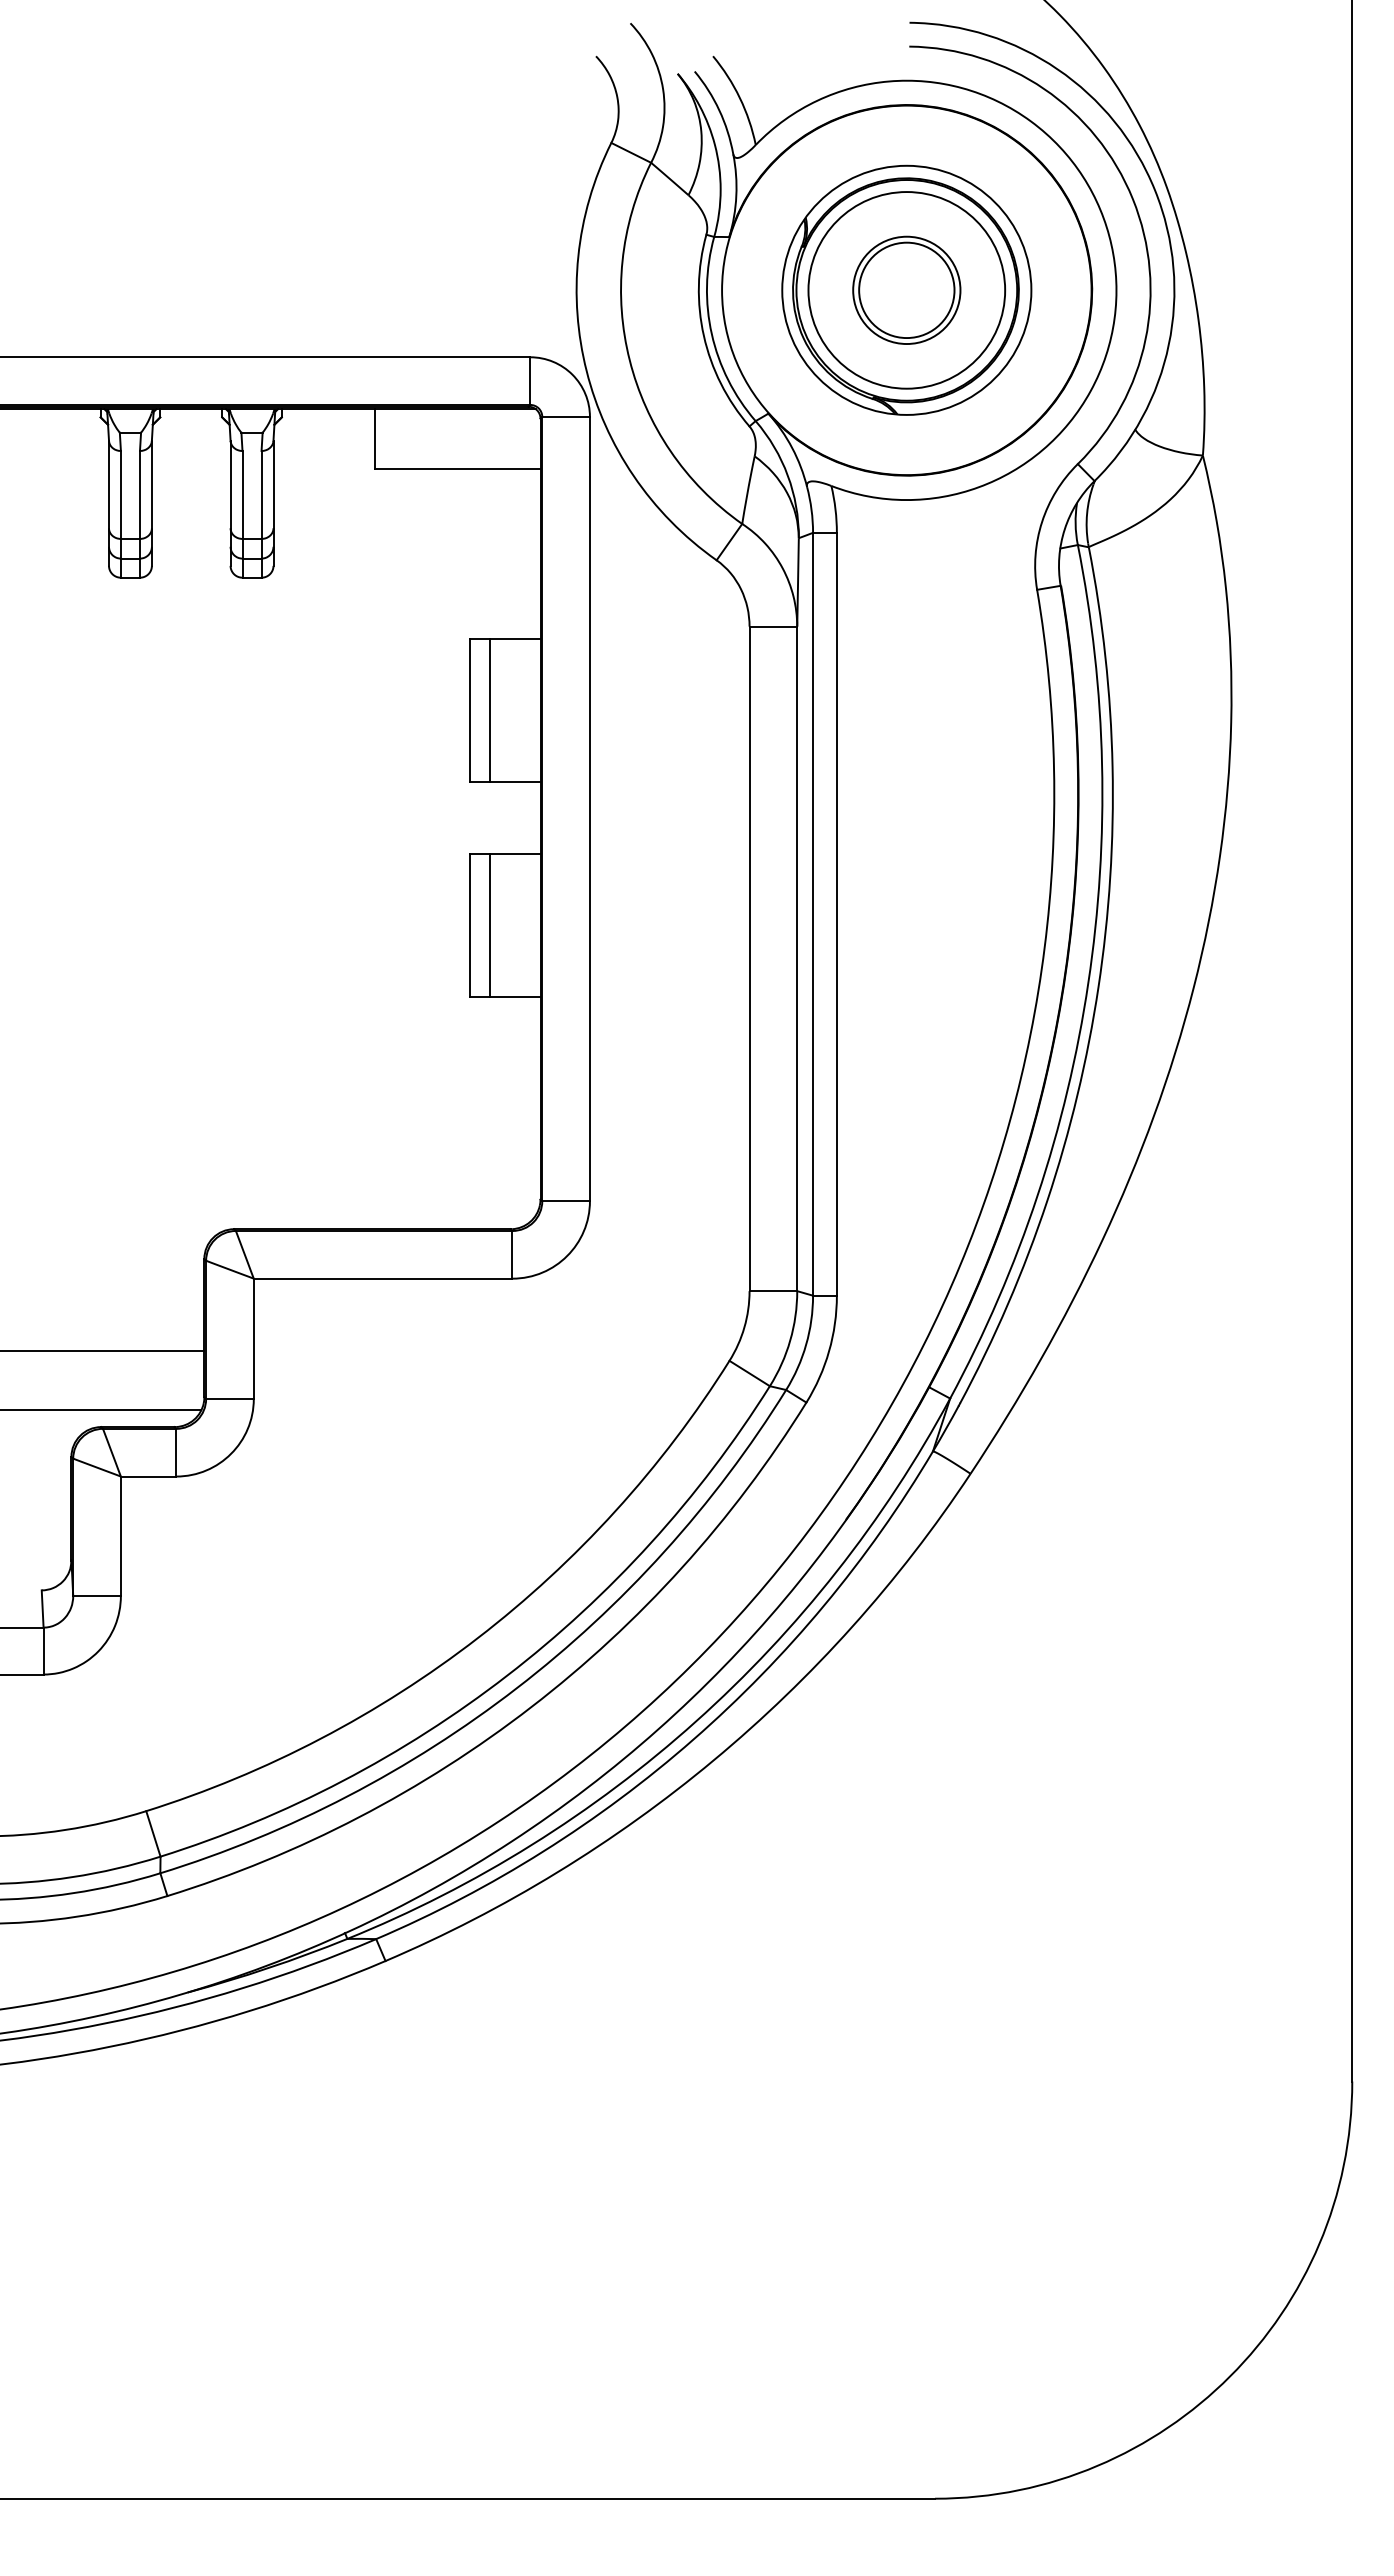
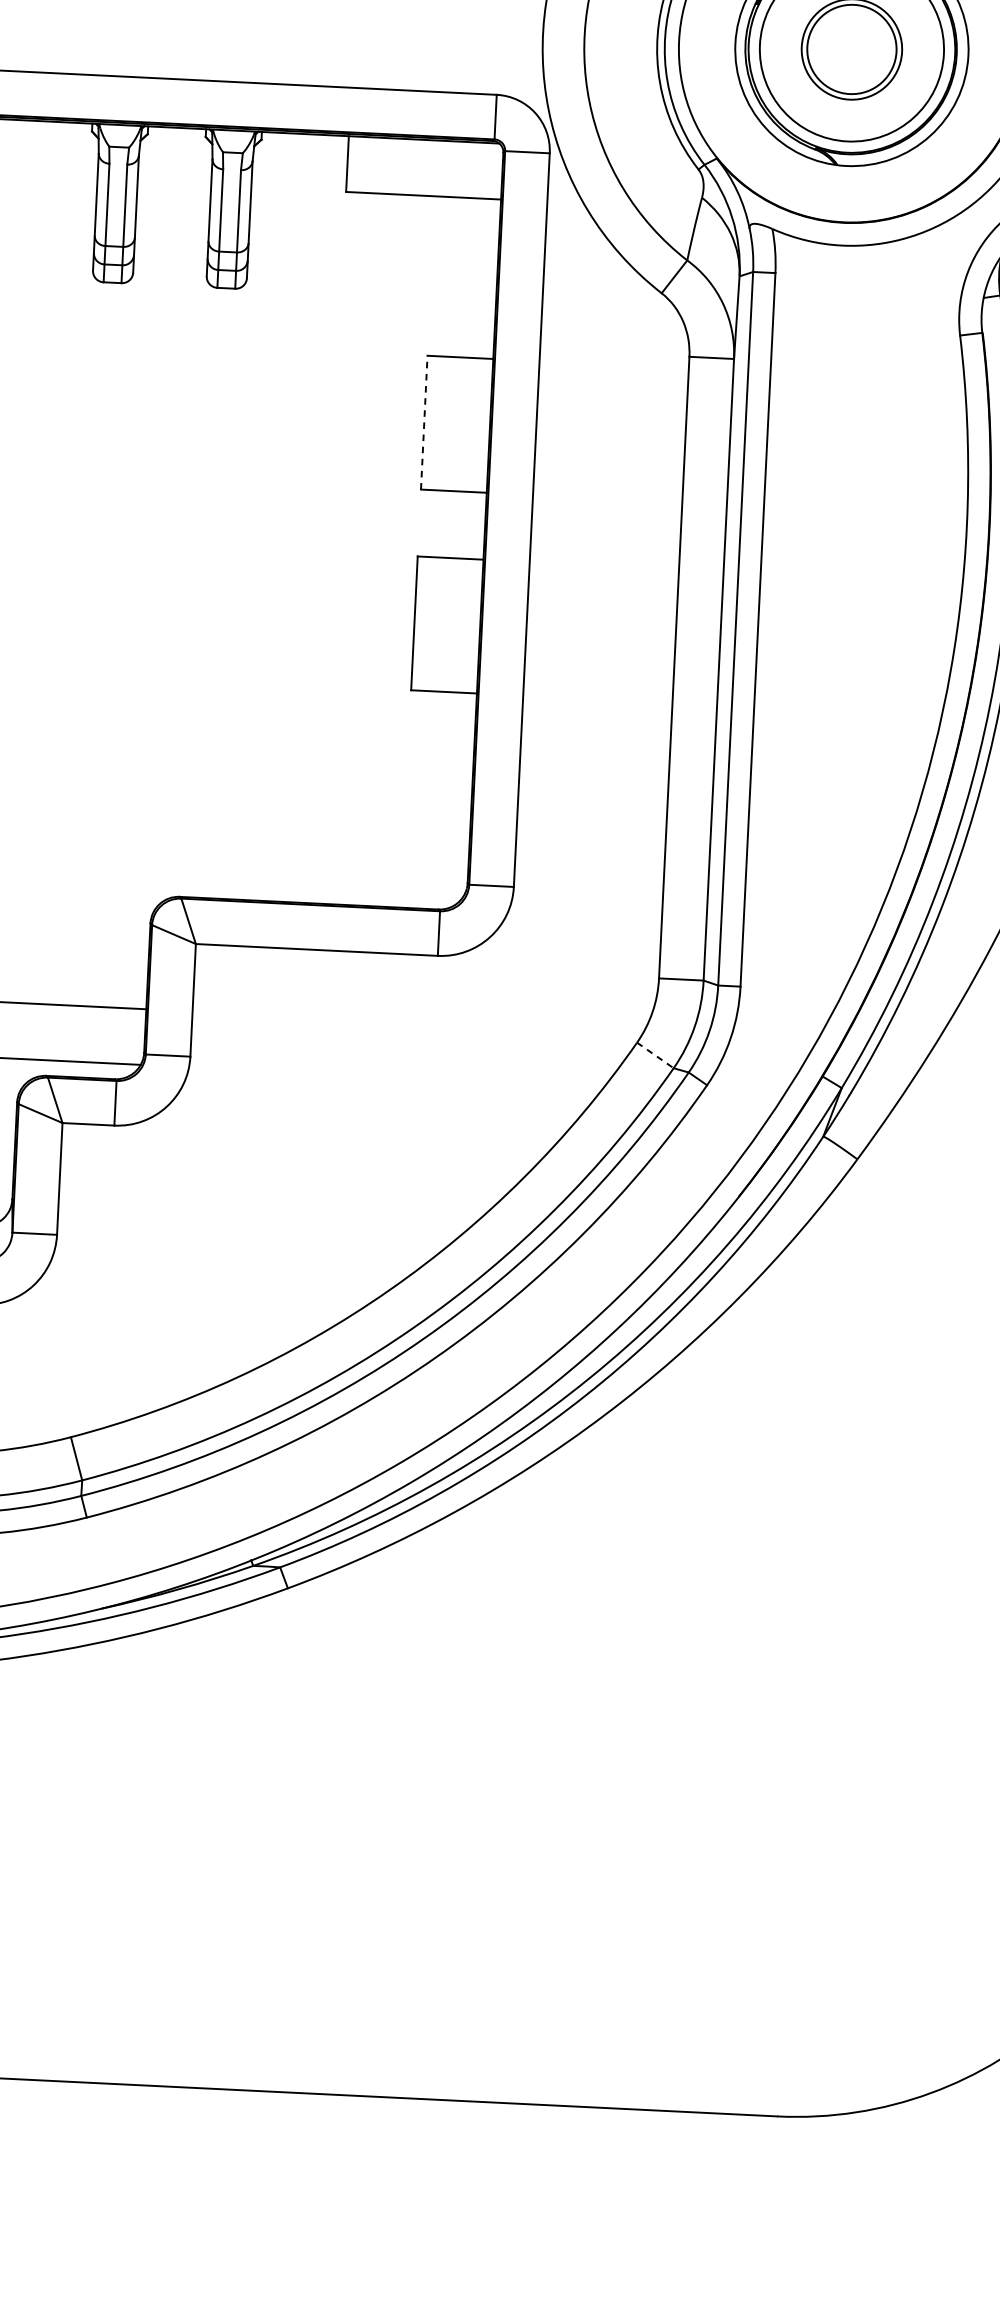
line: (470, 710) -> (424, 422), solid -> dashed
line: (489, 710) -> (442, 423), removed
line: (489, 924) -> (432, 623), removed
line: (749, 1373) -> (655, 1055), solid -> dashed

